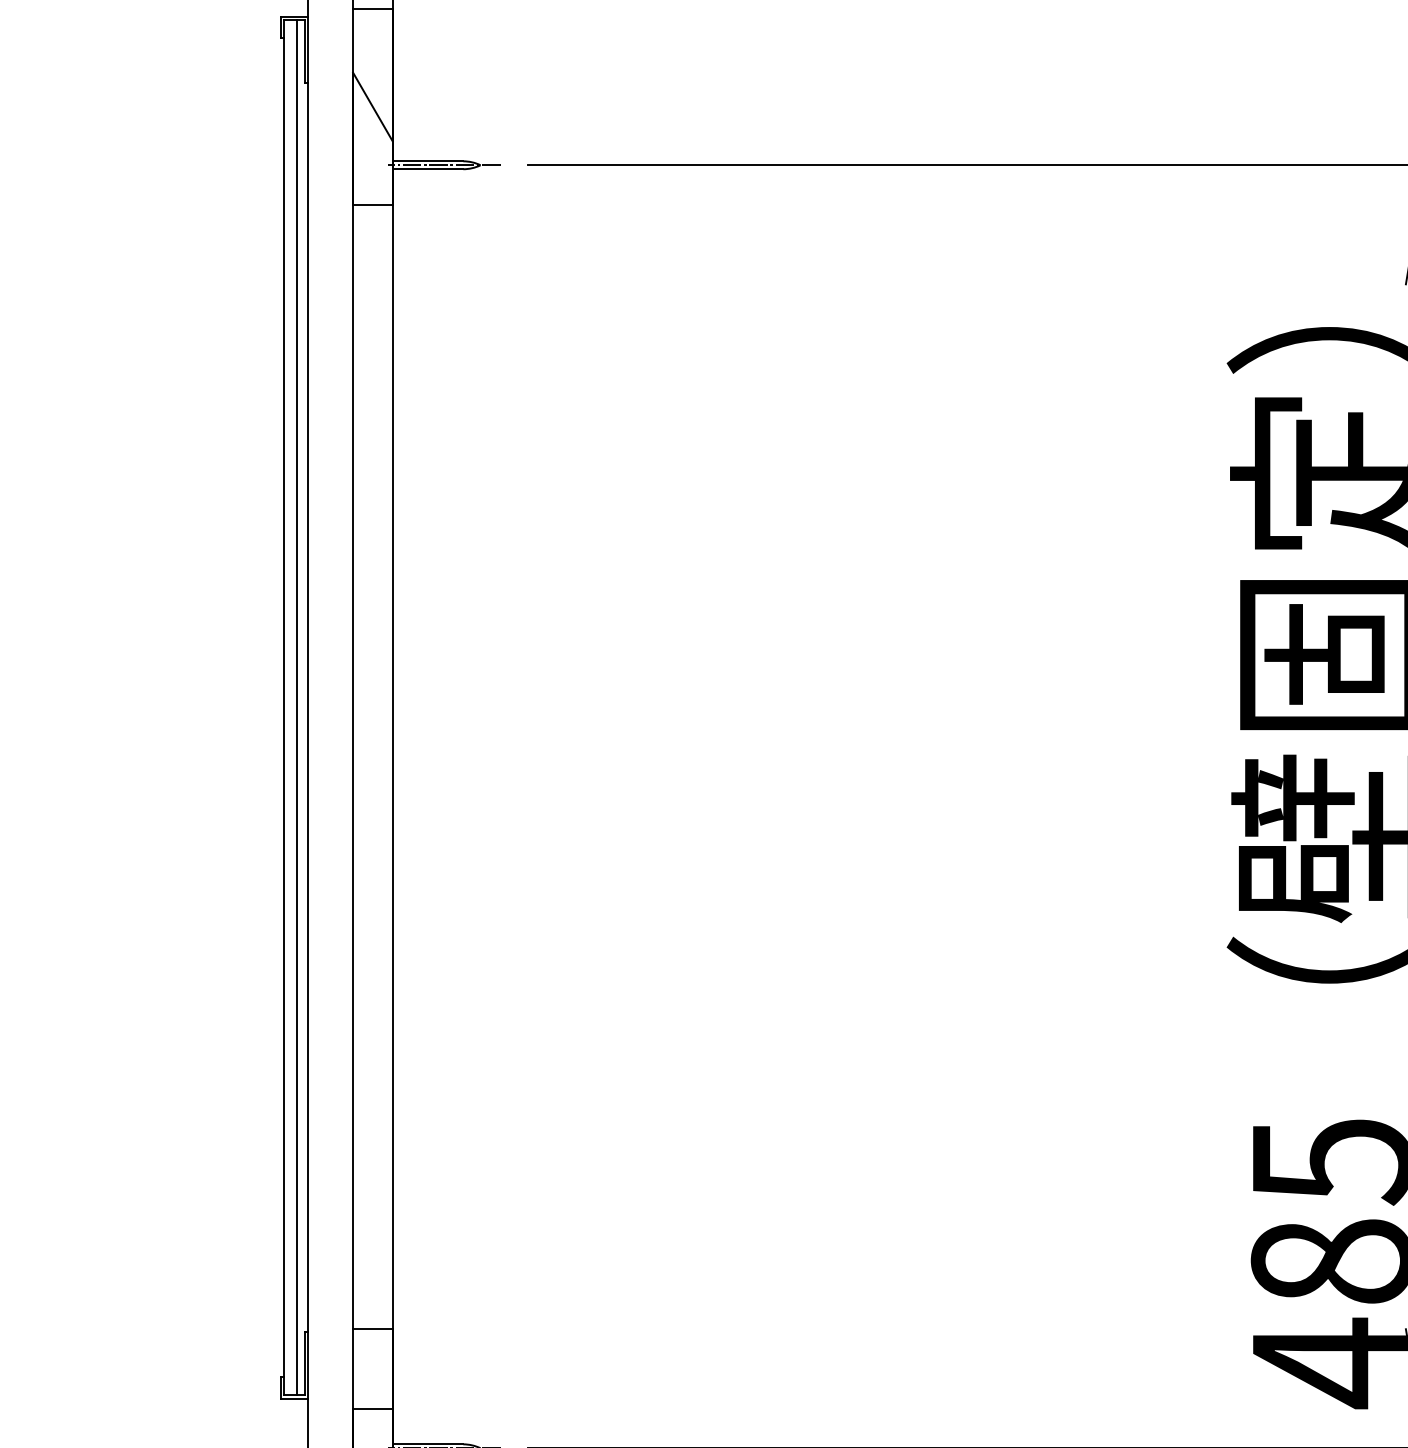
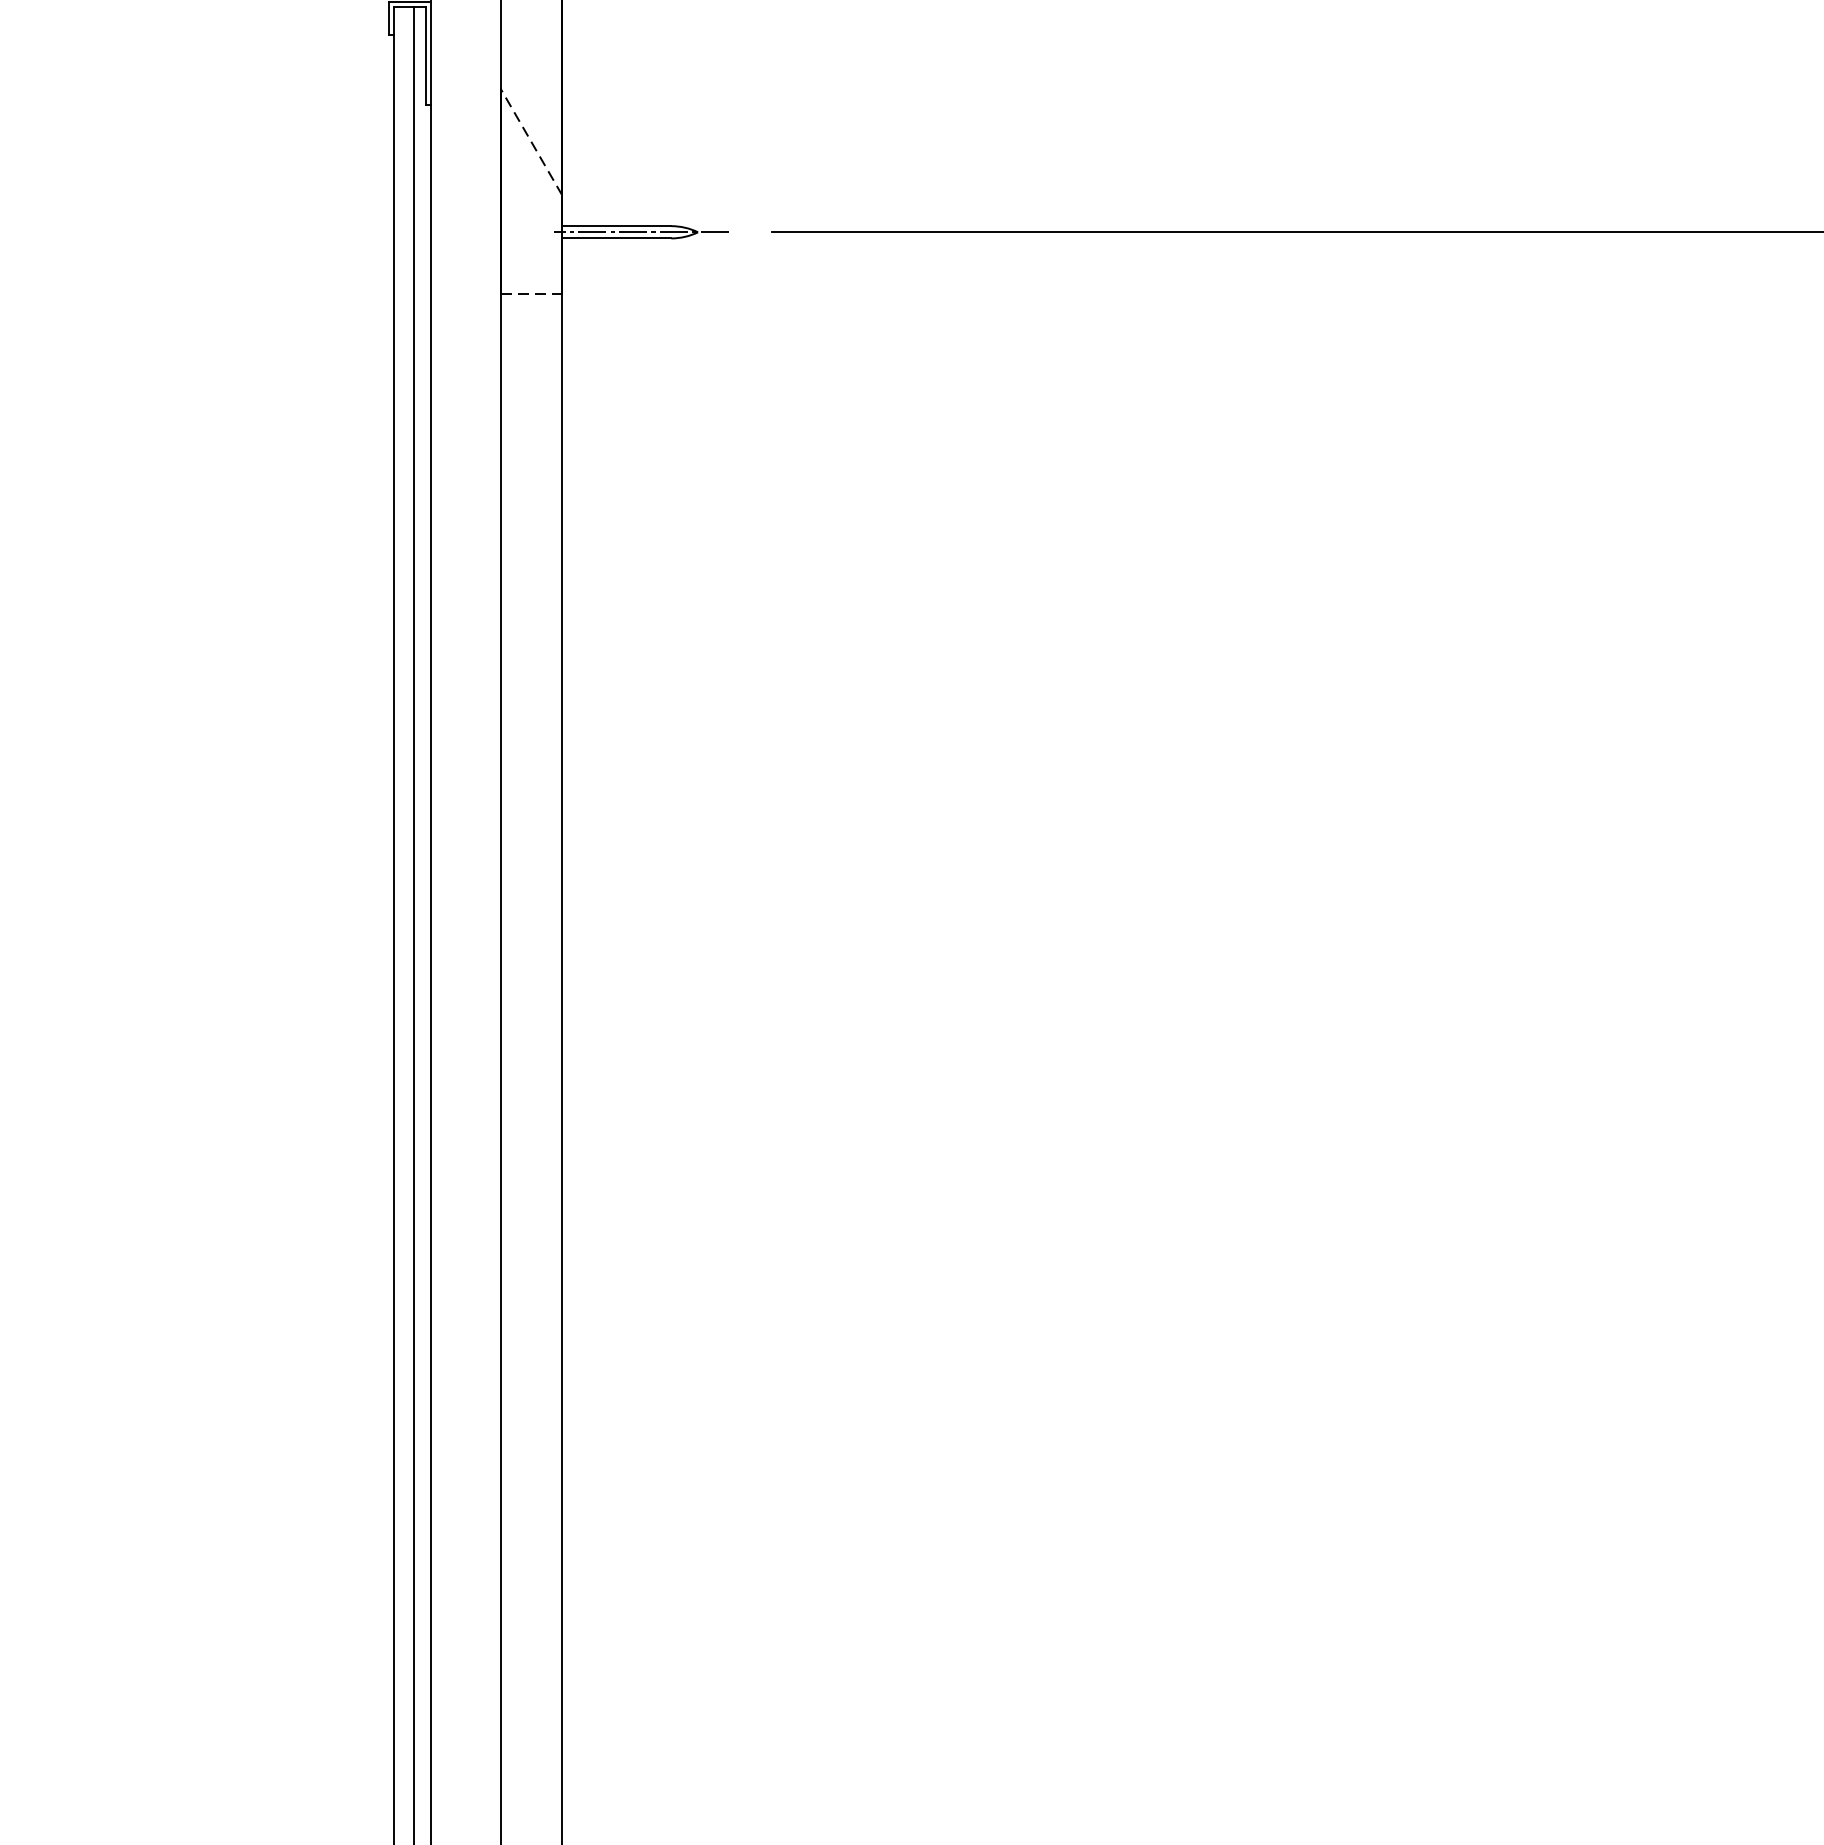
line: (372, 107) -> (530, 142), solid -> dashed
line: (372, 204) -> (530, 292), solid -> dashed

